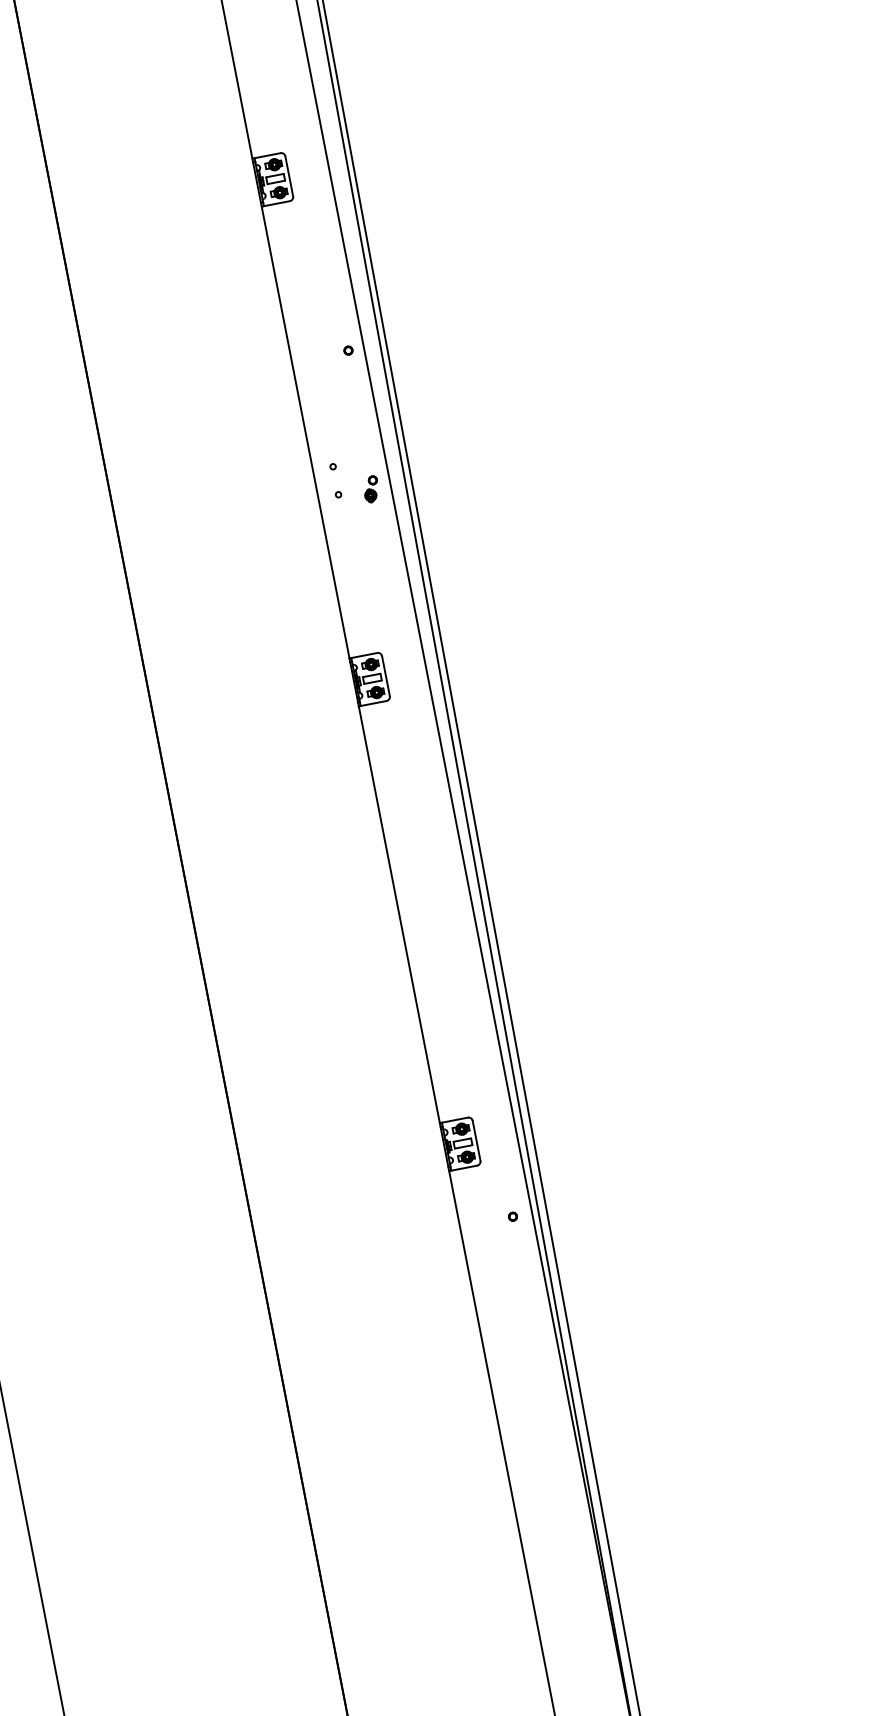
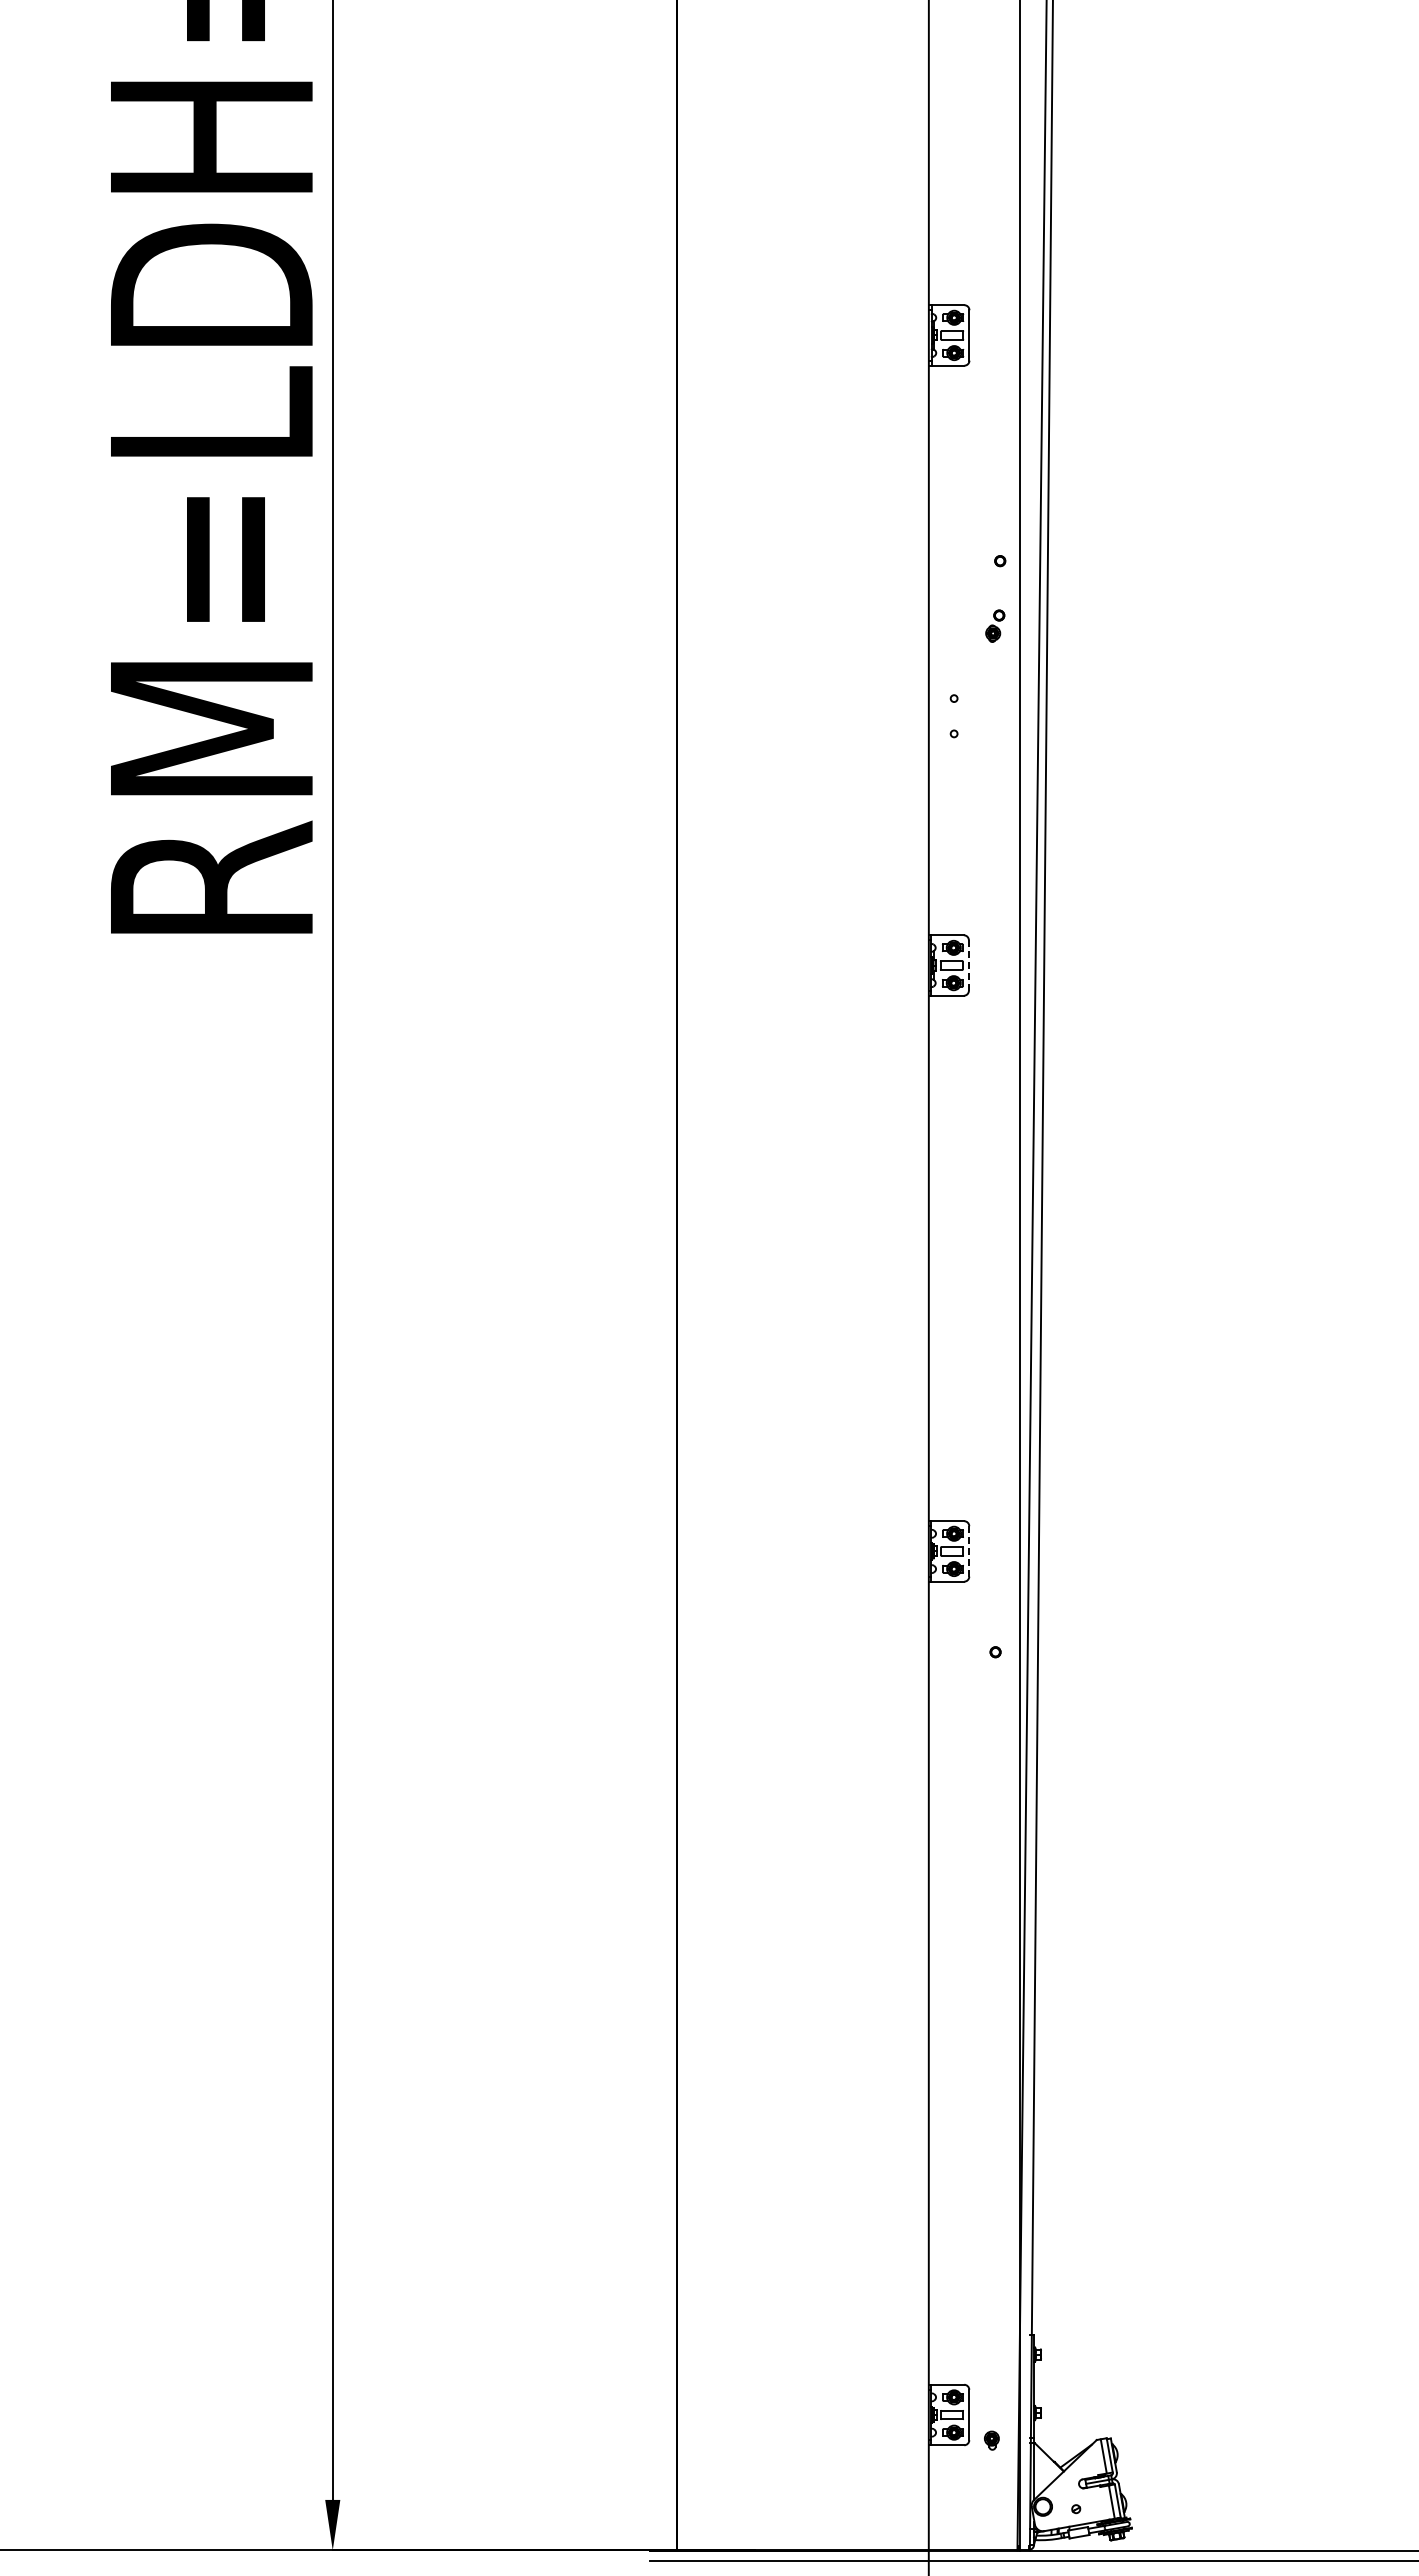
part: (371, 488) -> (995, 625), moved
line: (385, 676) -> (968, 965), solid -> dashed
line: (476, 1140) -> (969, 1550), solid -> dashed

